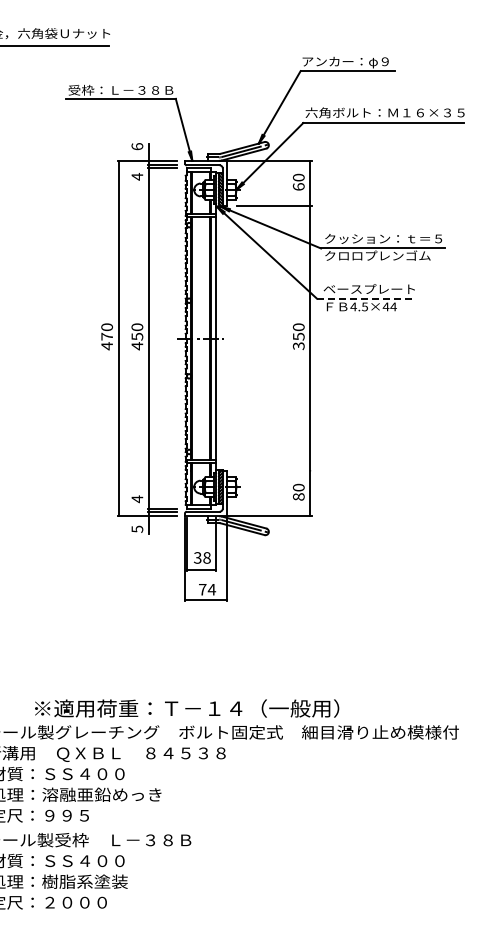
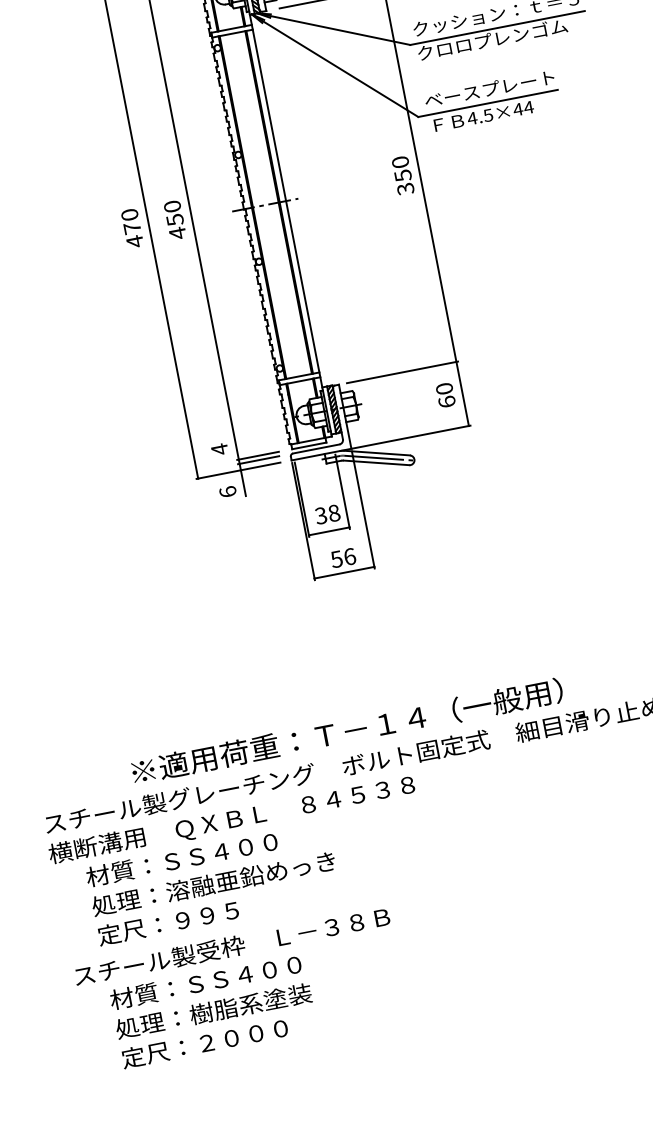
line: (366, 298) -> (488, 103), dashed -> solid
line: (271, 470) -> (401, 372), added
text: (298, 496) -> (446, 401), 80 -> 60
text: (137, 528) -> (227, 490), 5 -> 6
text: (207, 589) -> (343, 557), 74 -> 56

